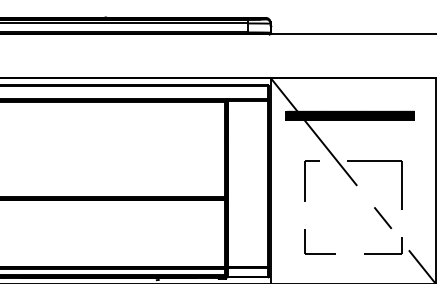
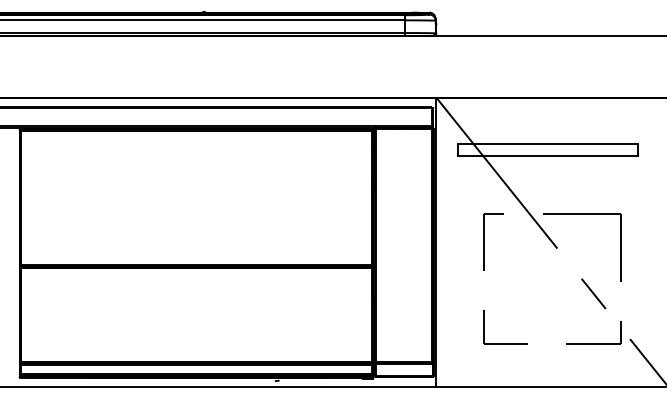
hatch: (350, 115) -> (547, 149), removed

